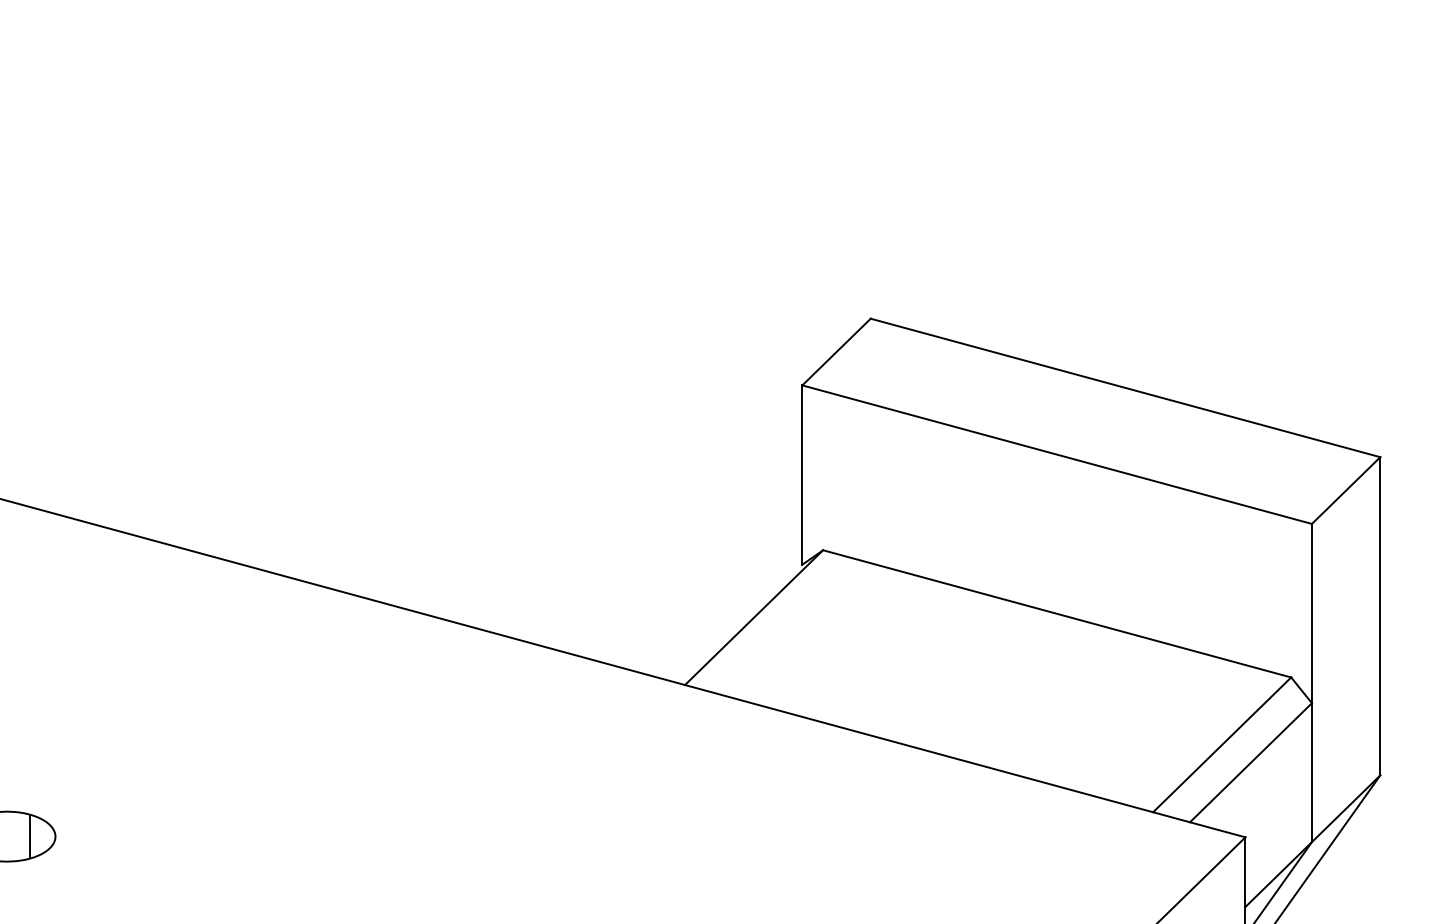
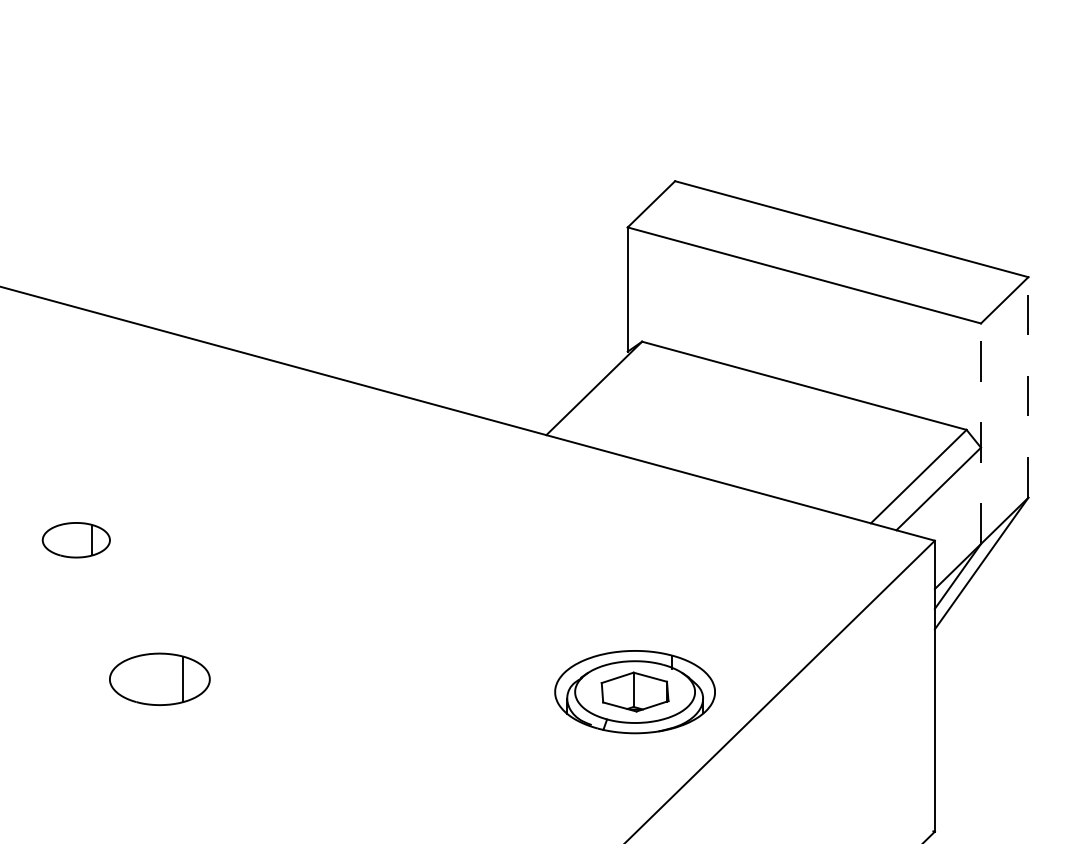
line: (1380, 614) -> (1028, 386), solid -> dashed
line: (1312, 682) -> (981, 433), solid -> dashed

